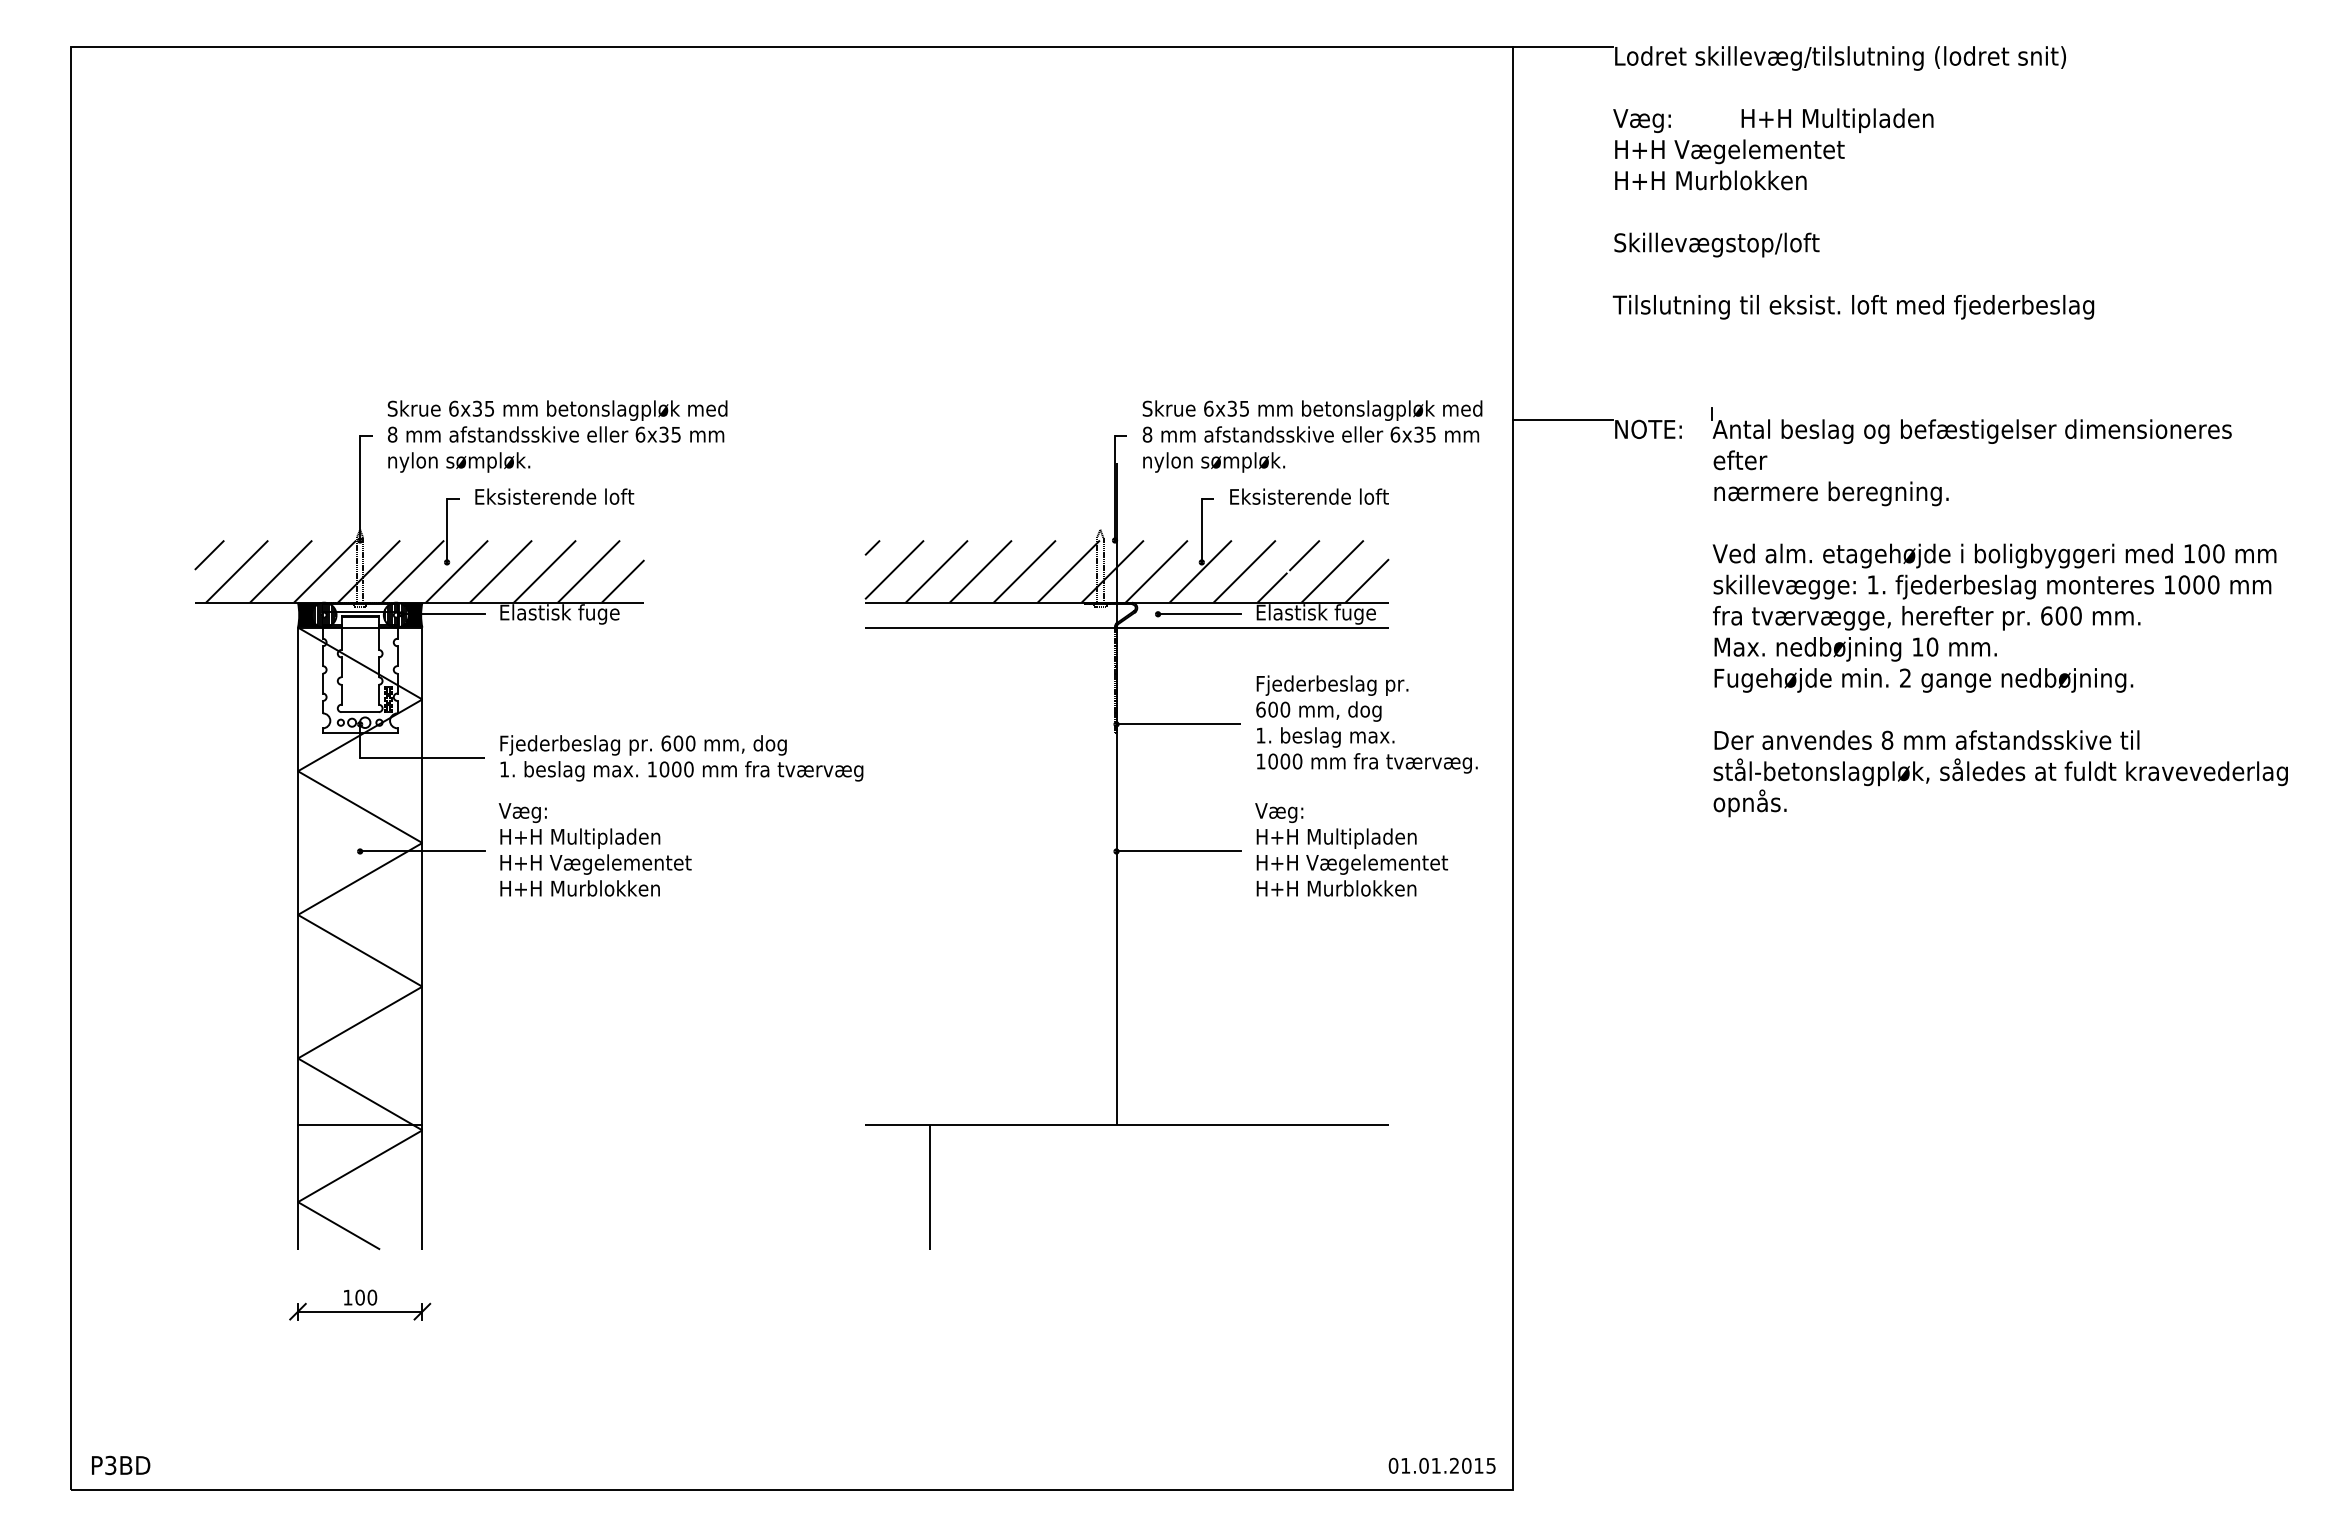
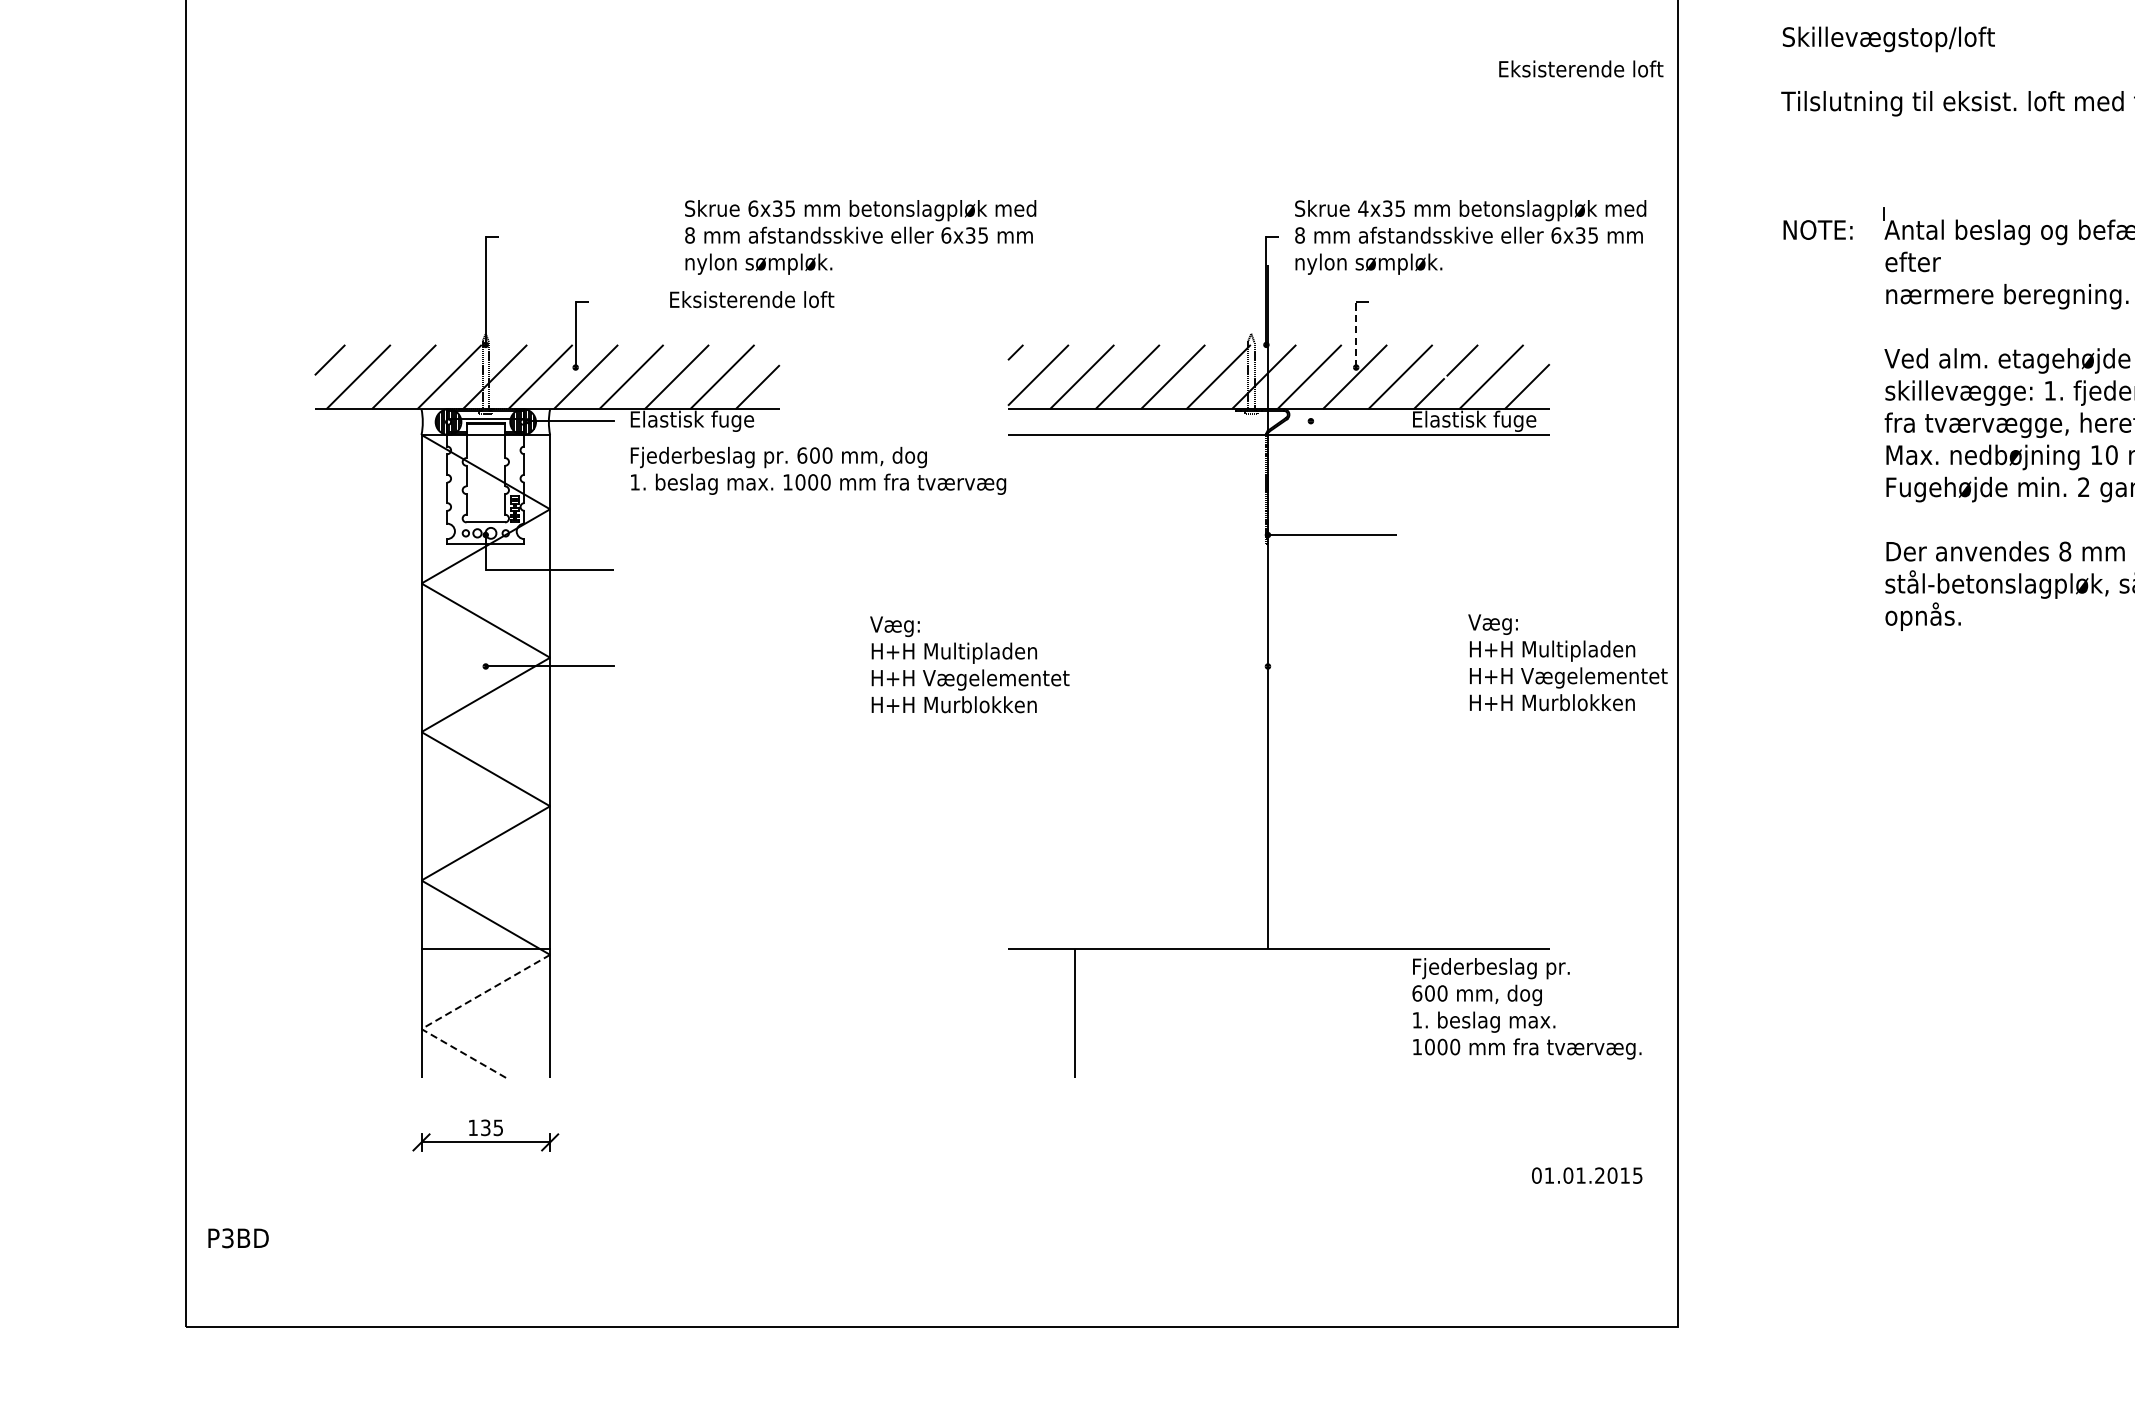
text: (1208, 408) -> (1363, 208), 6x35 -> 4x35
line: (1562, 420) -> (1729, 220), removed
text: (557, 436) -> (860, 237), moved
text: (554, 496) -> (751, 299), moved
text: (1309, 496) -> (1581, 68), moved
line: (1201, 530) -> (1355, 334), solid -> dashed
fill: (310, 614) -> (434, 421), removed
fill: (409, 614) -> (536, 421), removed
line: (1199, 614) -> (1353, 421), removed
text: (1366, 724) -> (1526, 1008), moved
text: (681, 758) -> (818, 471), moved
text: (594, 849) -> (969, 664), moved
text: (1351, 849) -> (1567, 662), moved
line: (1178, 851) -> (1332, 666), removed
line: (318, 1190) -> (442, 1017), solid -> dashed
text: (366, 1297) -> (492, 1127), 100 -> 135
text: (121, 1465) -> (239, 1238), moved
text: (1441, 1465) -> (1586, 1175), moved

